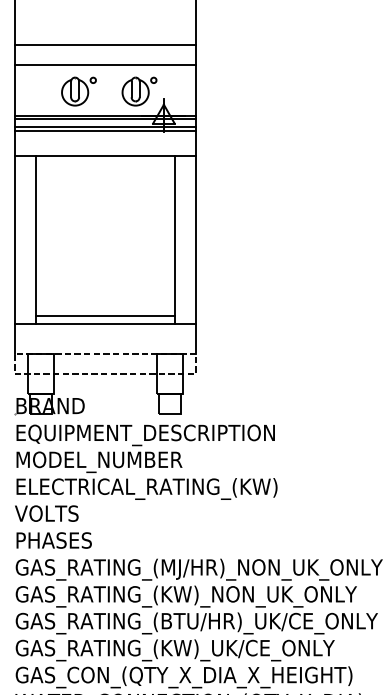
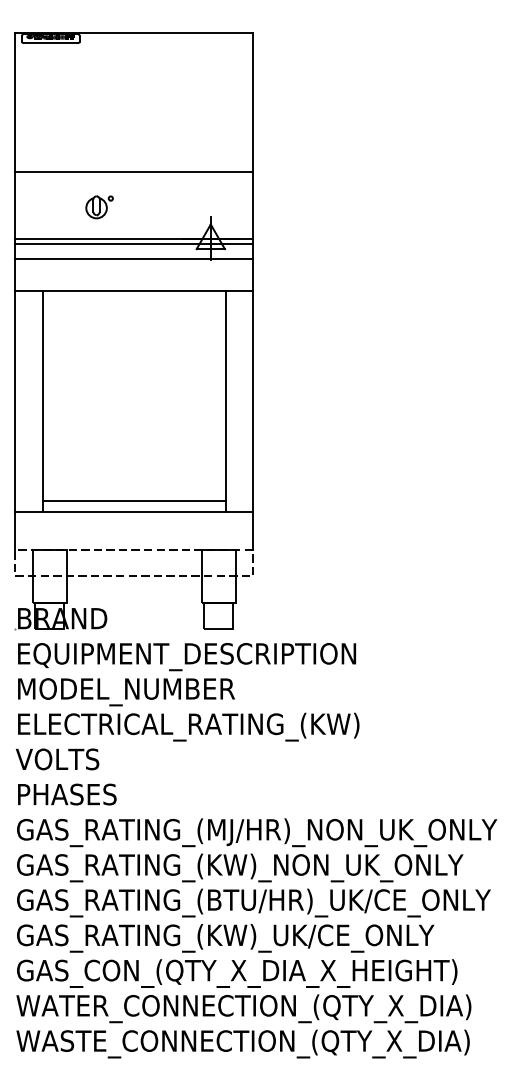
line: (105, 45) -> (134, 146), removed
part: (78, 91) -> (99, 207), size x0.6
part: (139, 91) -> (178, 207), removed
line: (105, 127) -> (134, 254), removed

